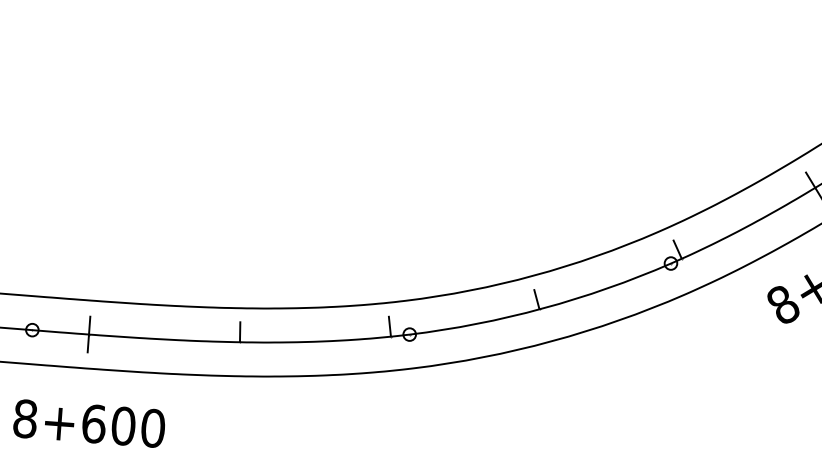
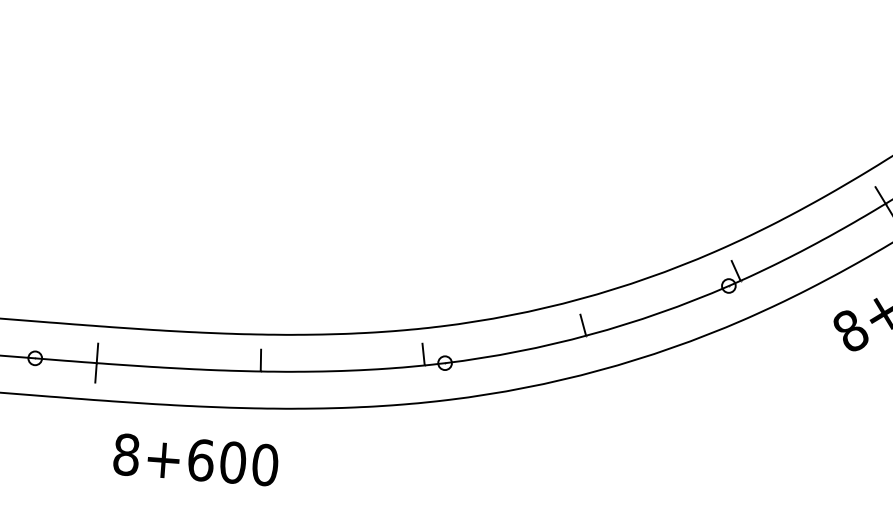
text: (88, 423) -> (195, 459), moved

